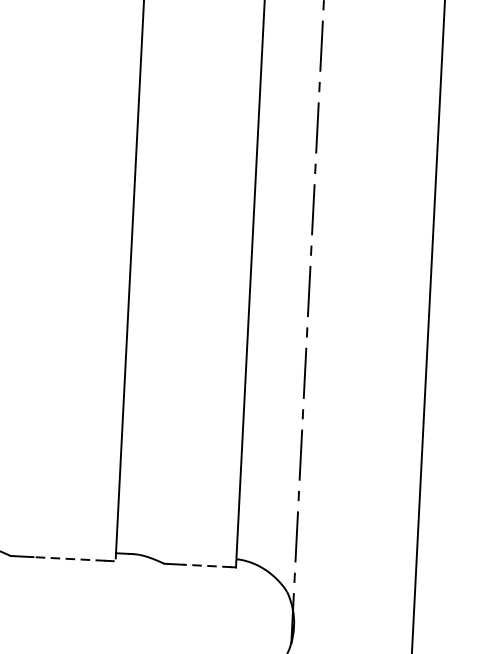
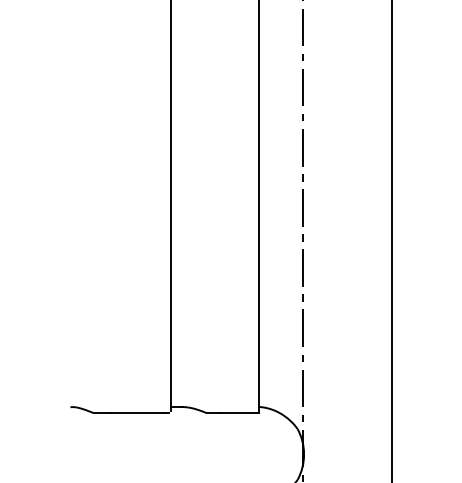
line: (69, 559) -> (136, 413), dashed -> solid
line: (207, 566) -> (238, 413), dashed -> solid

